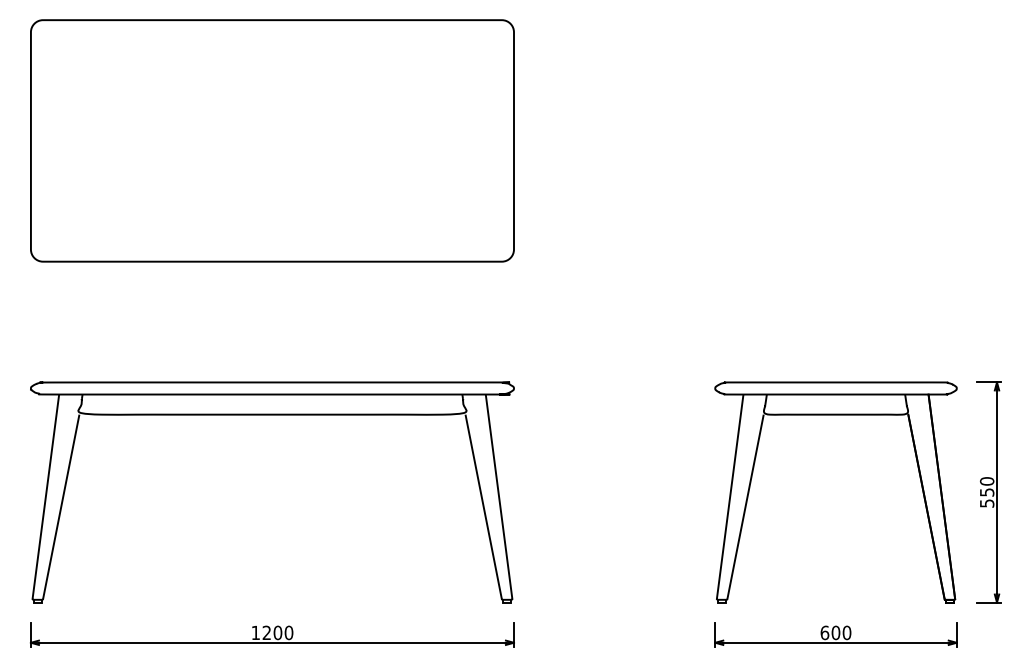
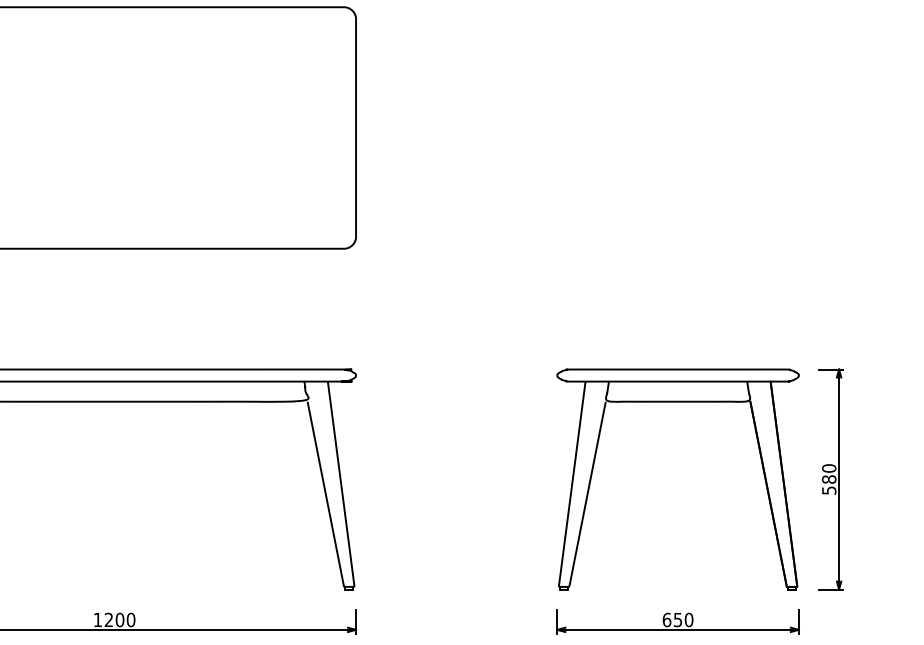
text: (986, 492) -> (828, 479), 550 -> 580
text: (835, 632) -> (677, 619), 600 -> 650

